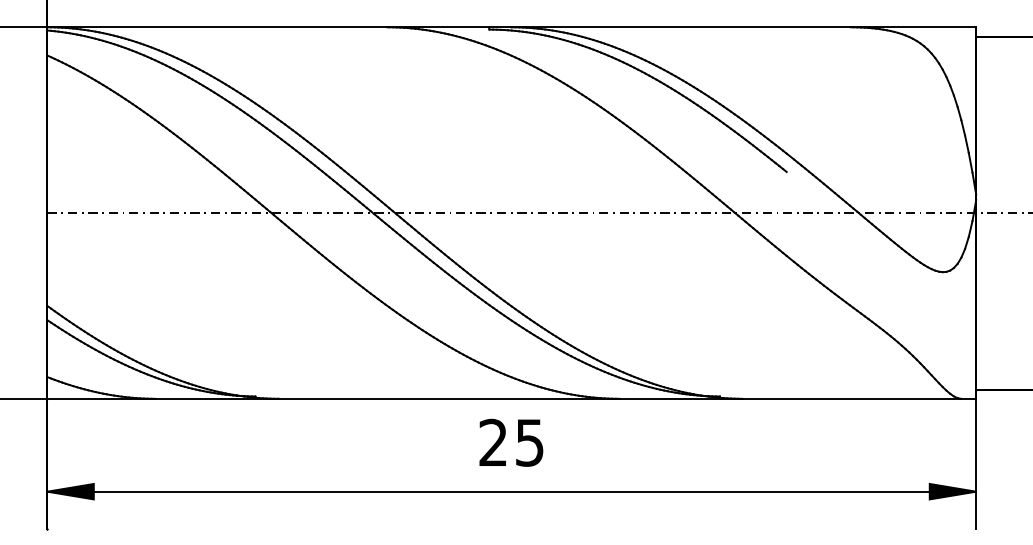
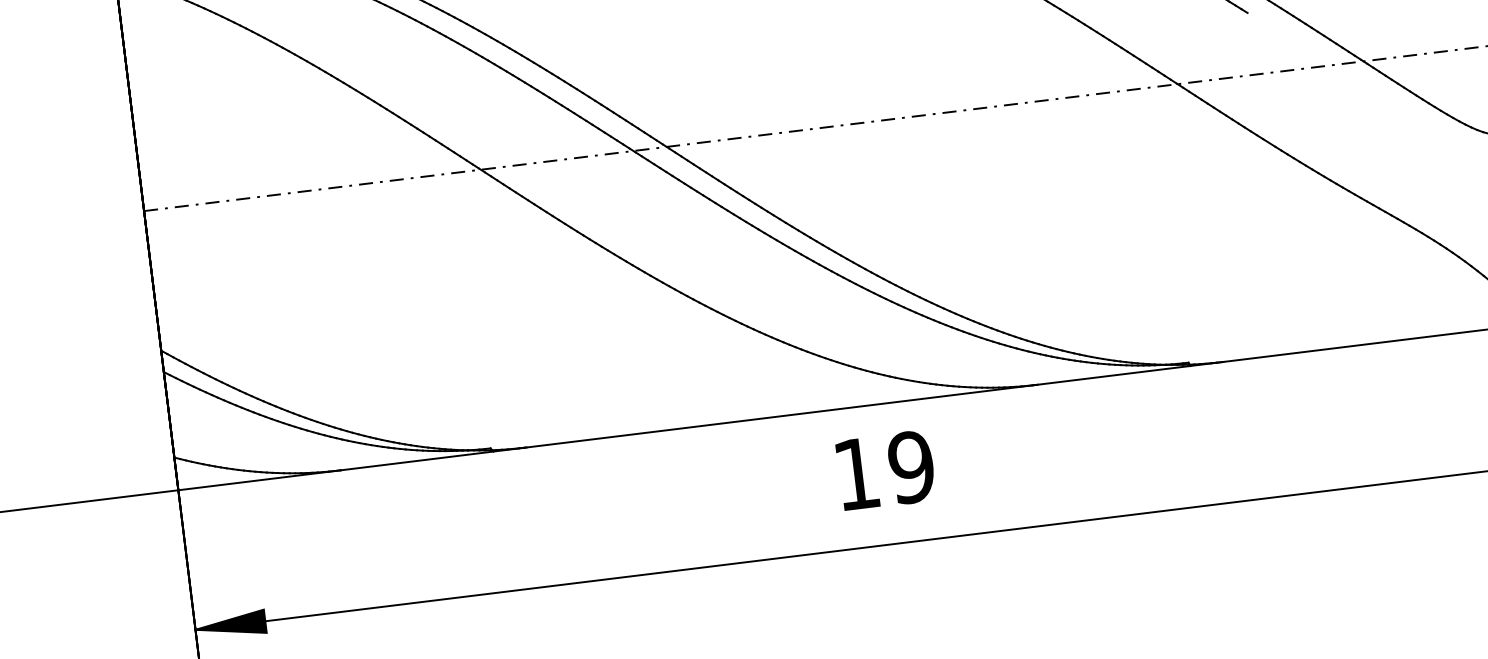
text: (511, 442) -> (883, 470), 25 -> 19

